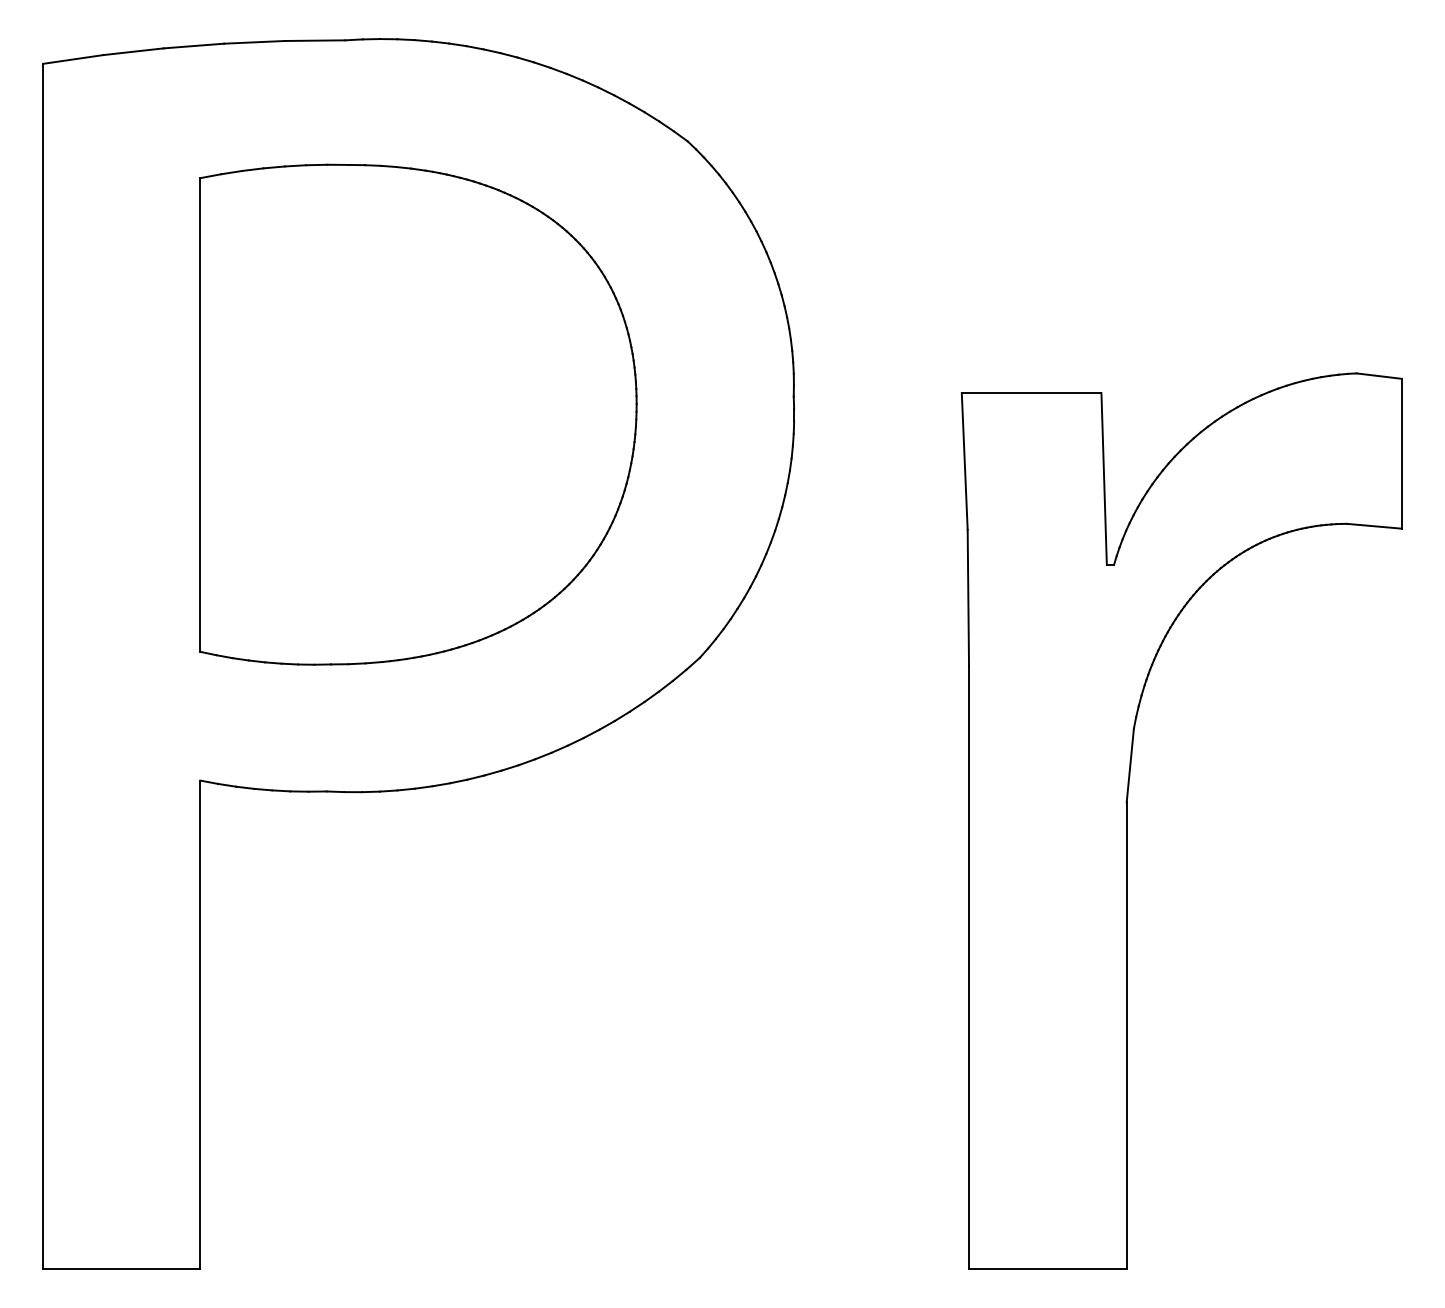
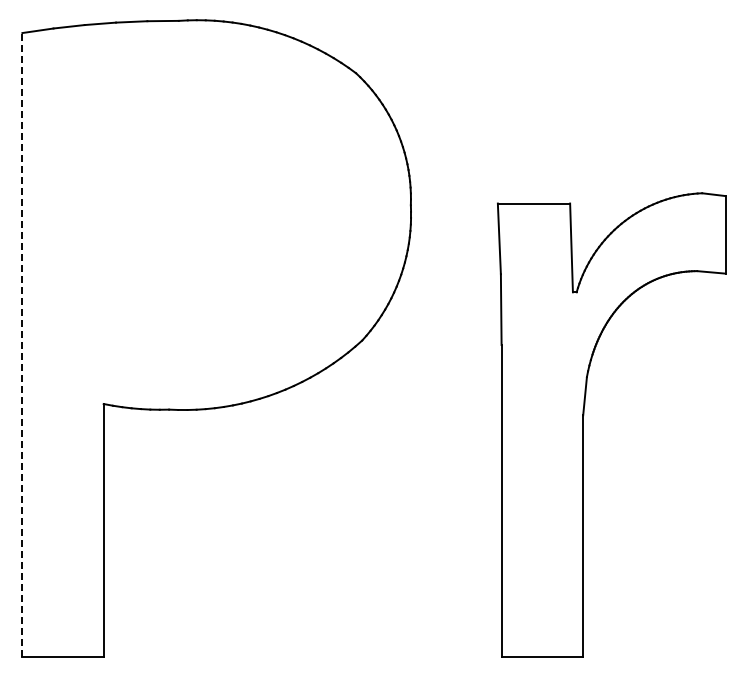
part: (418, 414) -> (216, 214), removed
line: (43, 665) -> (22, 344), solid -> dashed

